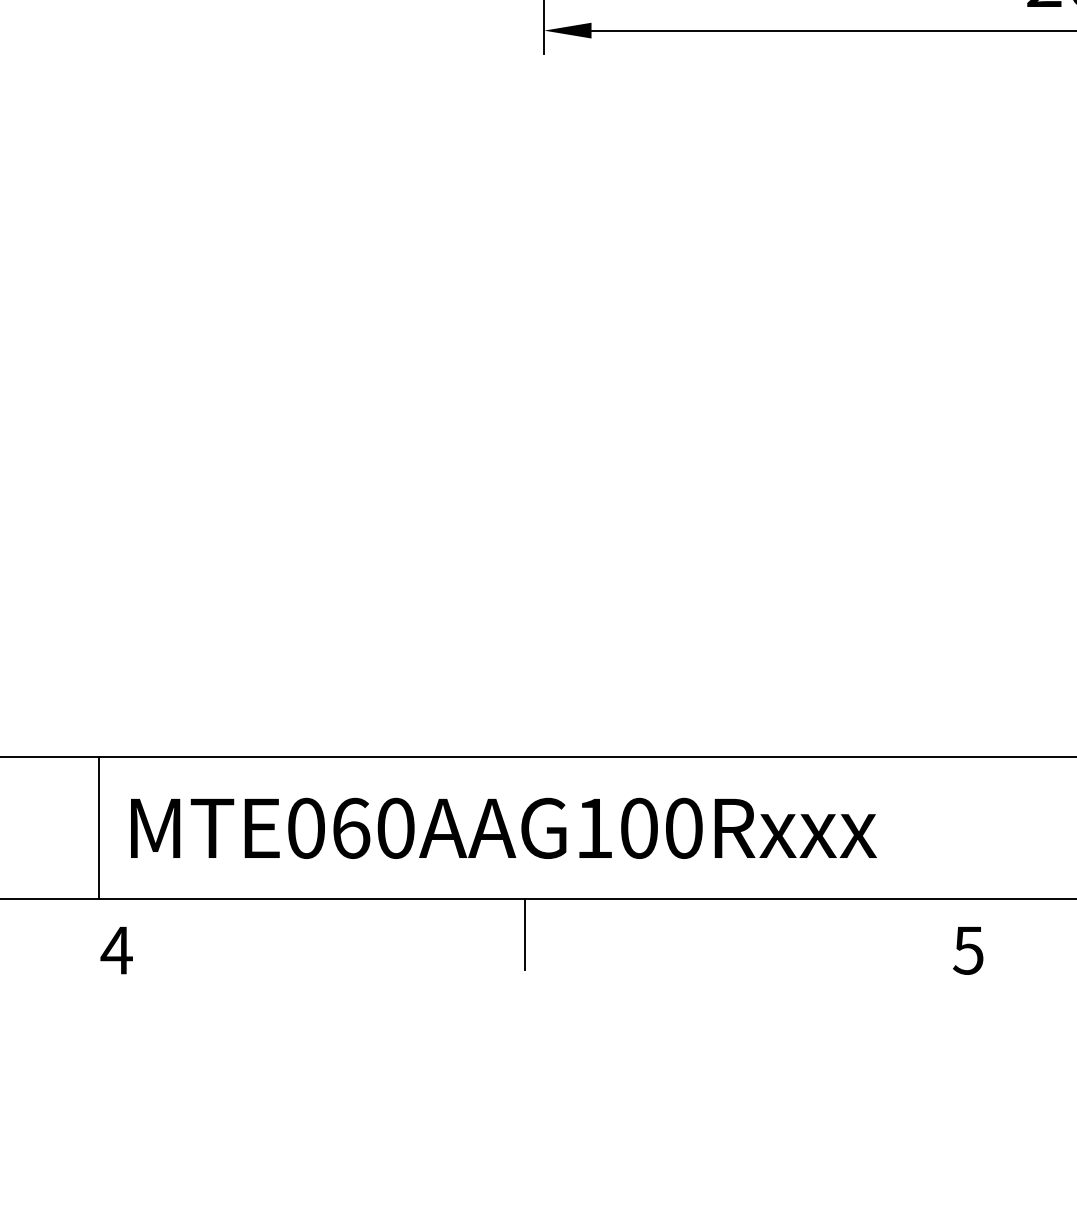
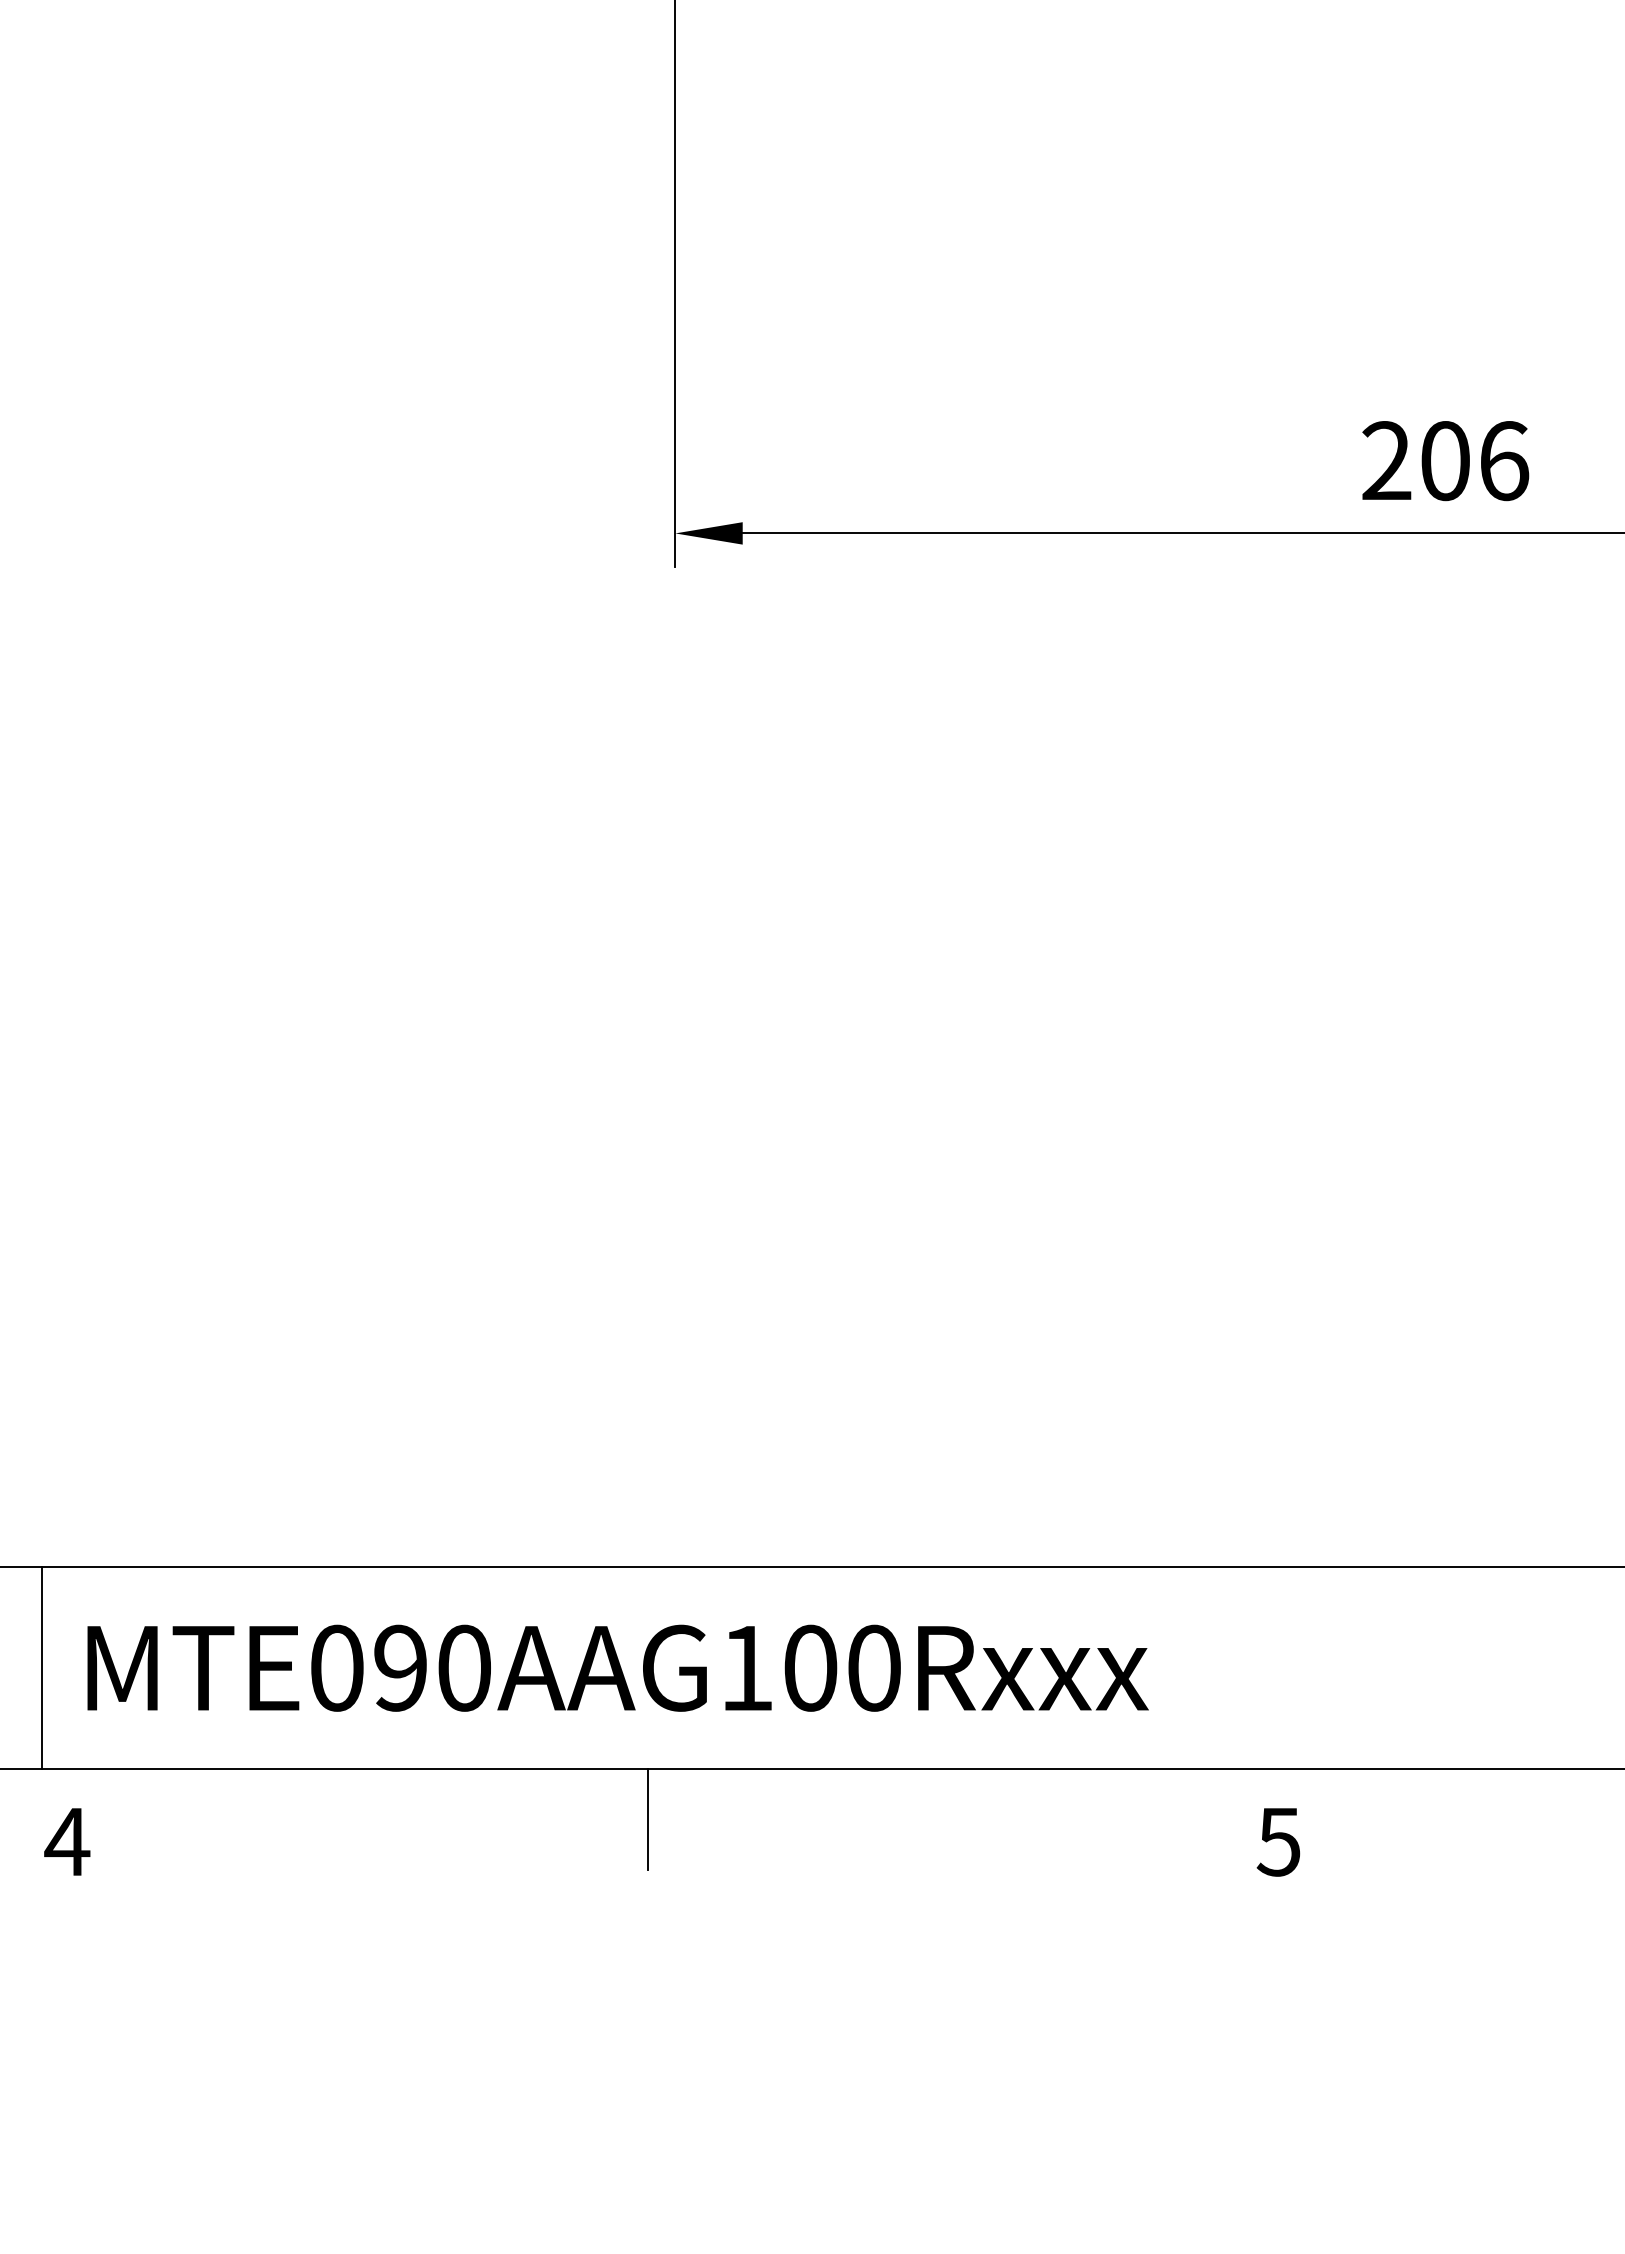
text: (350, 827) -> (400, 1667), MTE060AAG100Rxxx -> MTE090AAG100Rxxx

